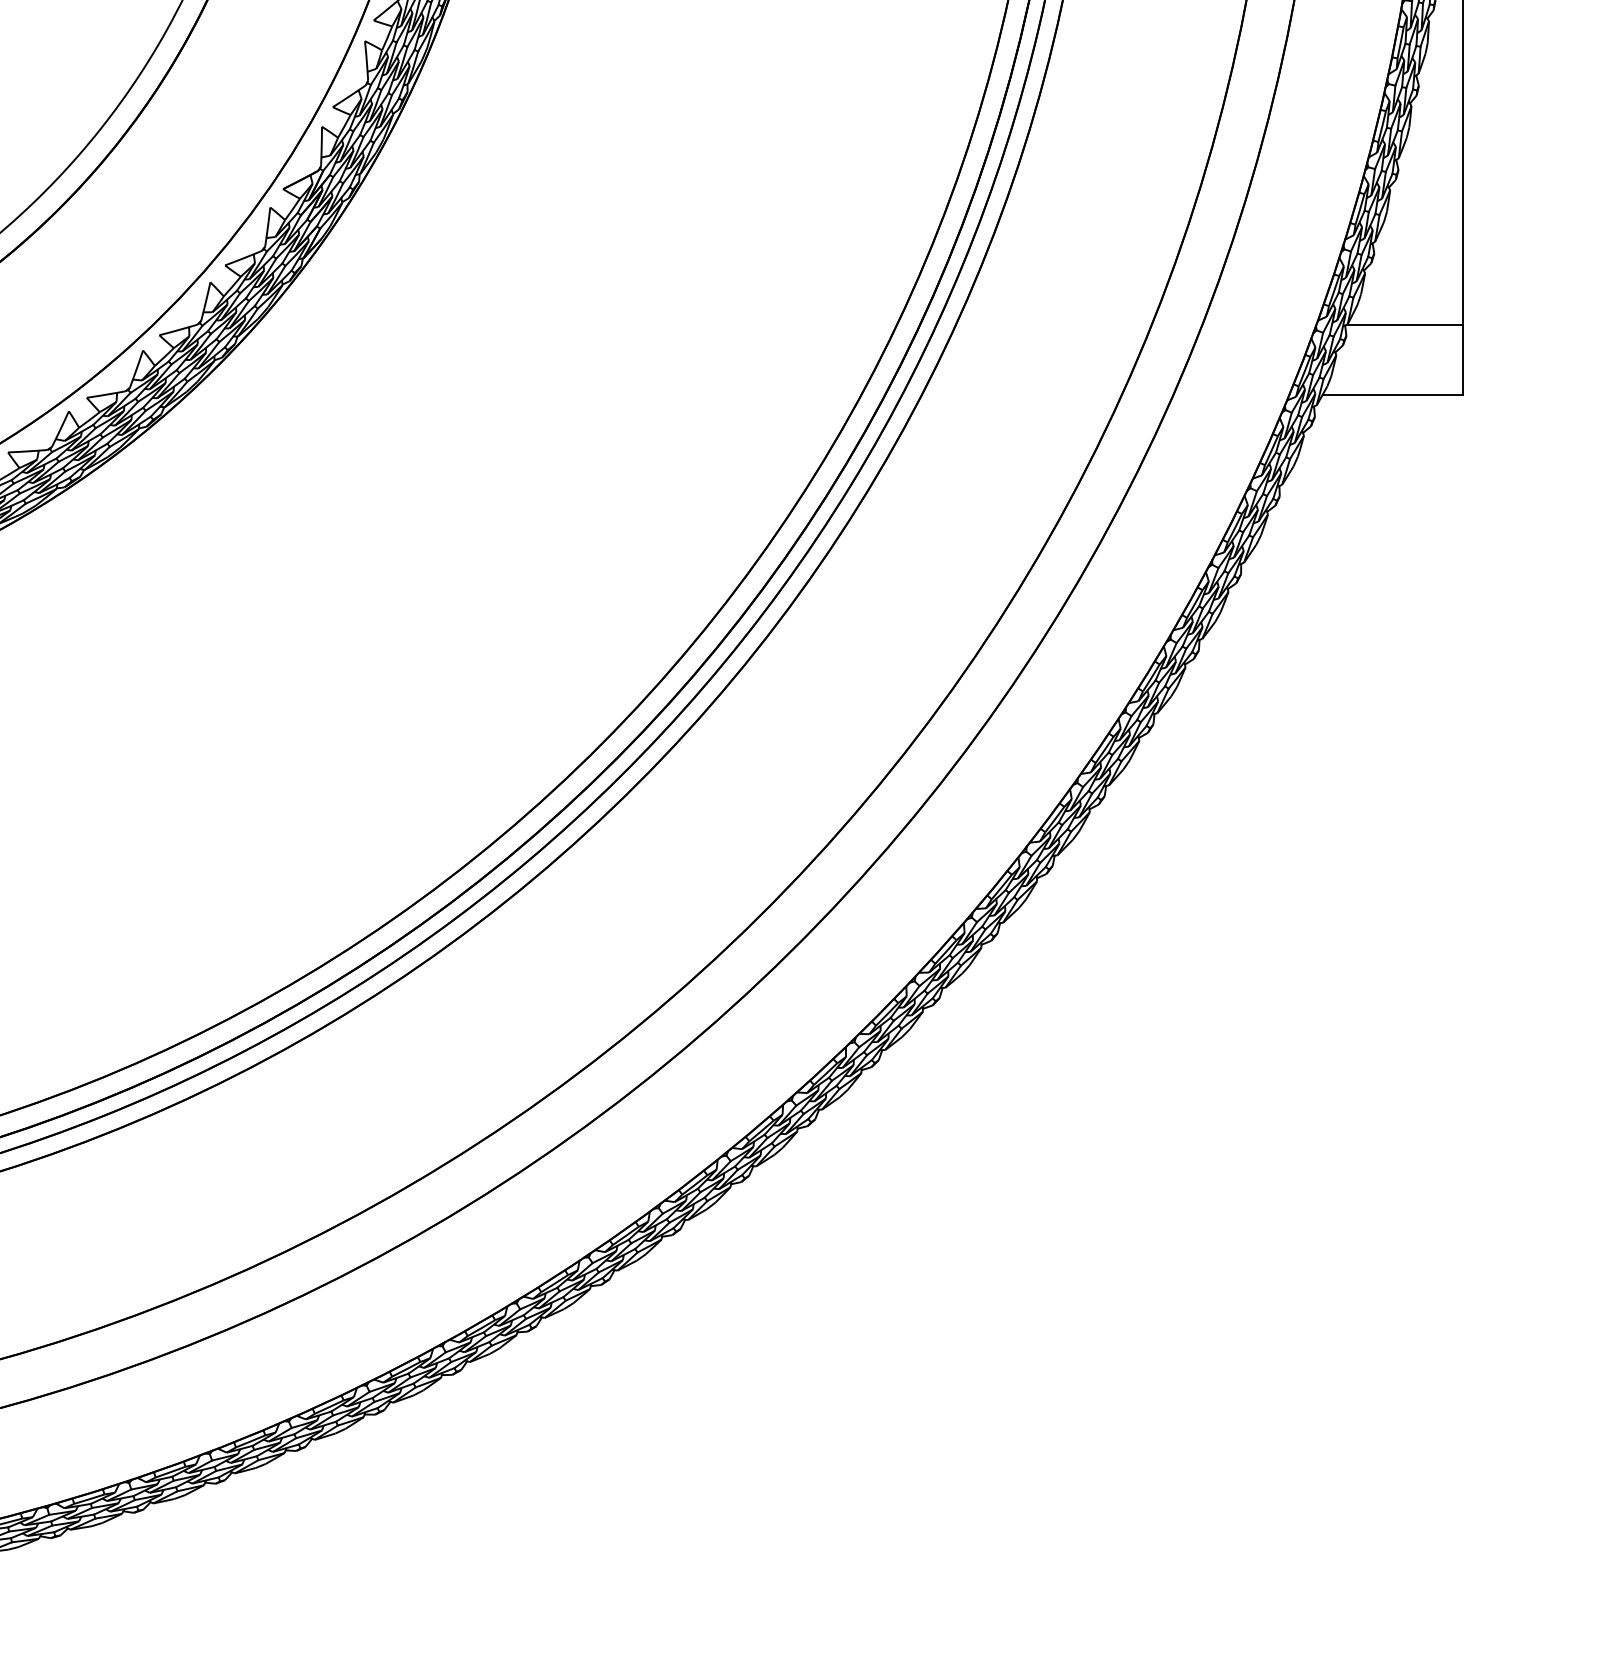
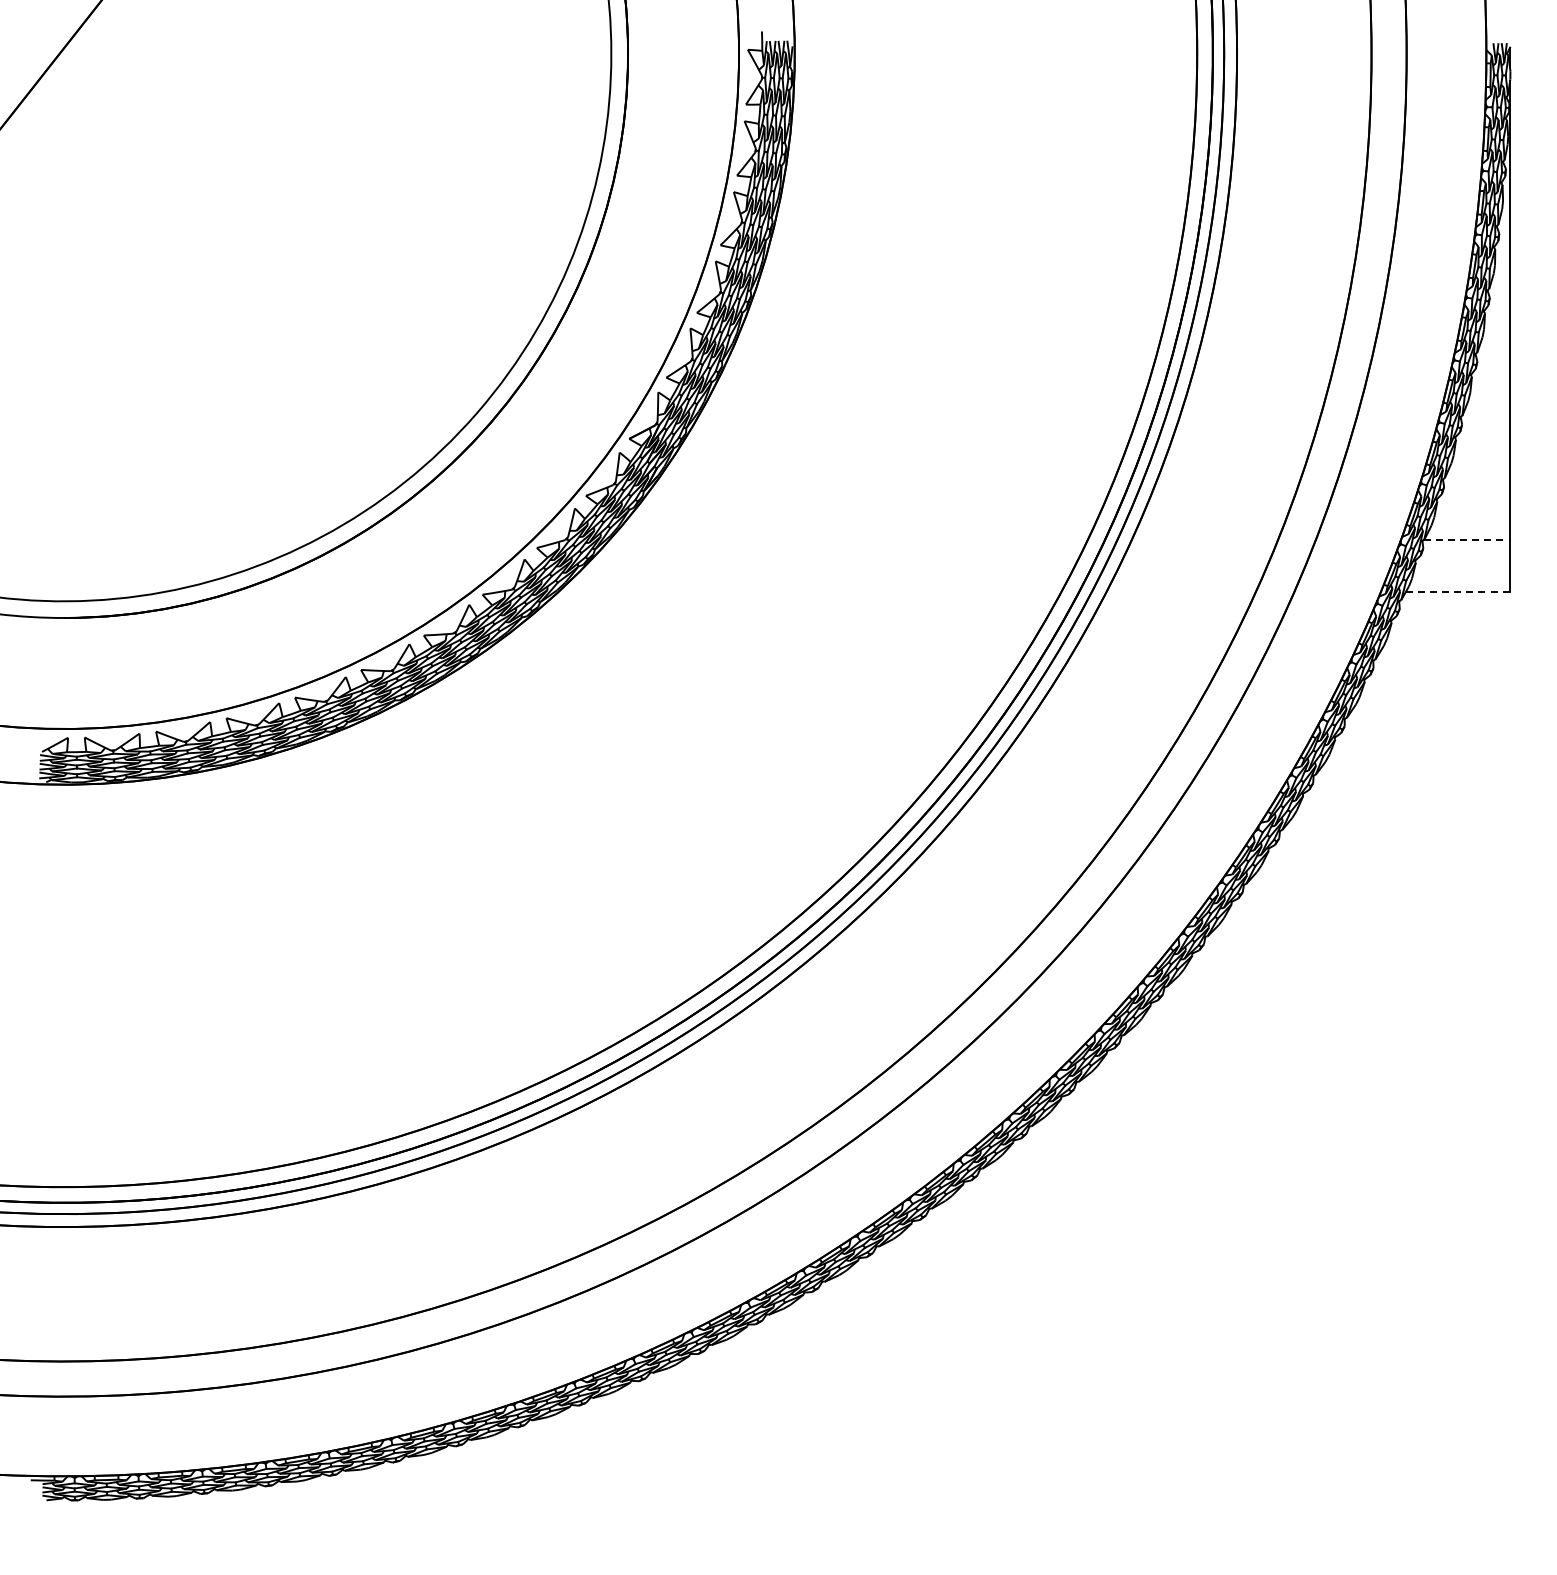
line: (1405, 325) -> (1467, 540), solid -> dashed
line: (1393, 394) -> (1458, 592), solid -> dashed

